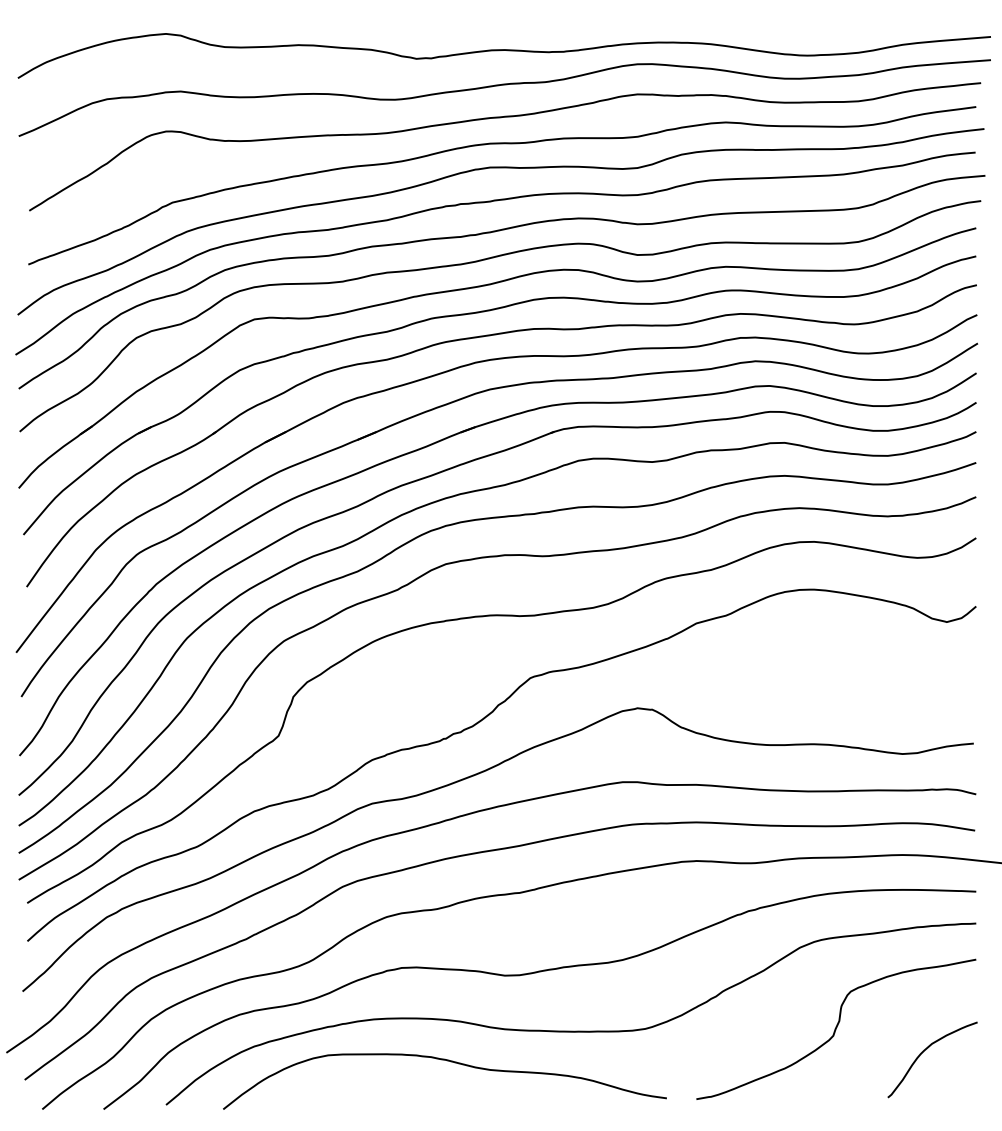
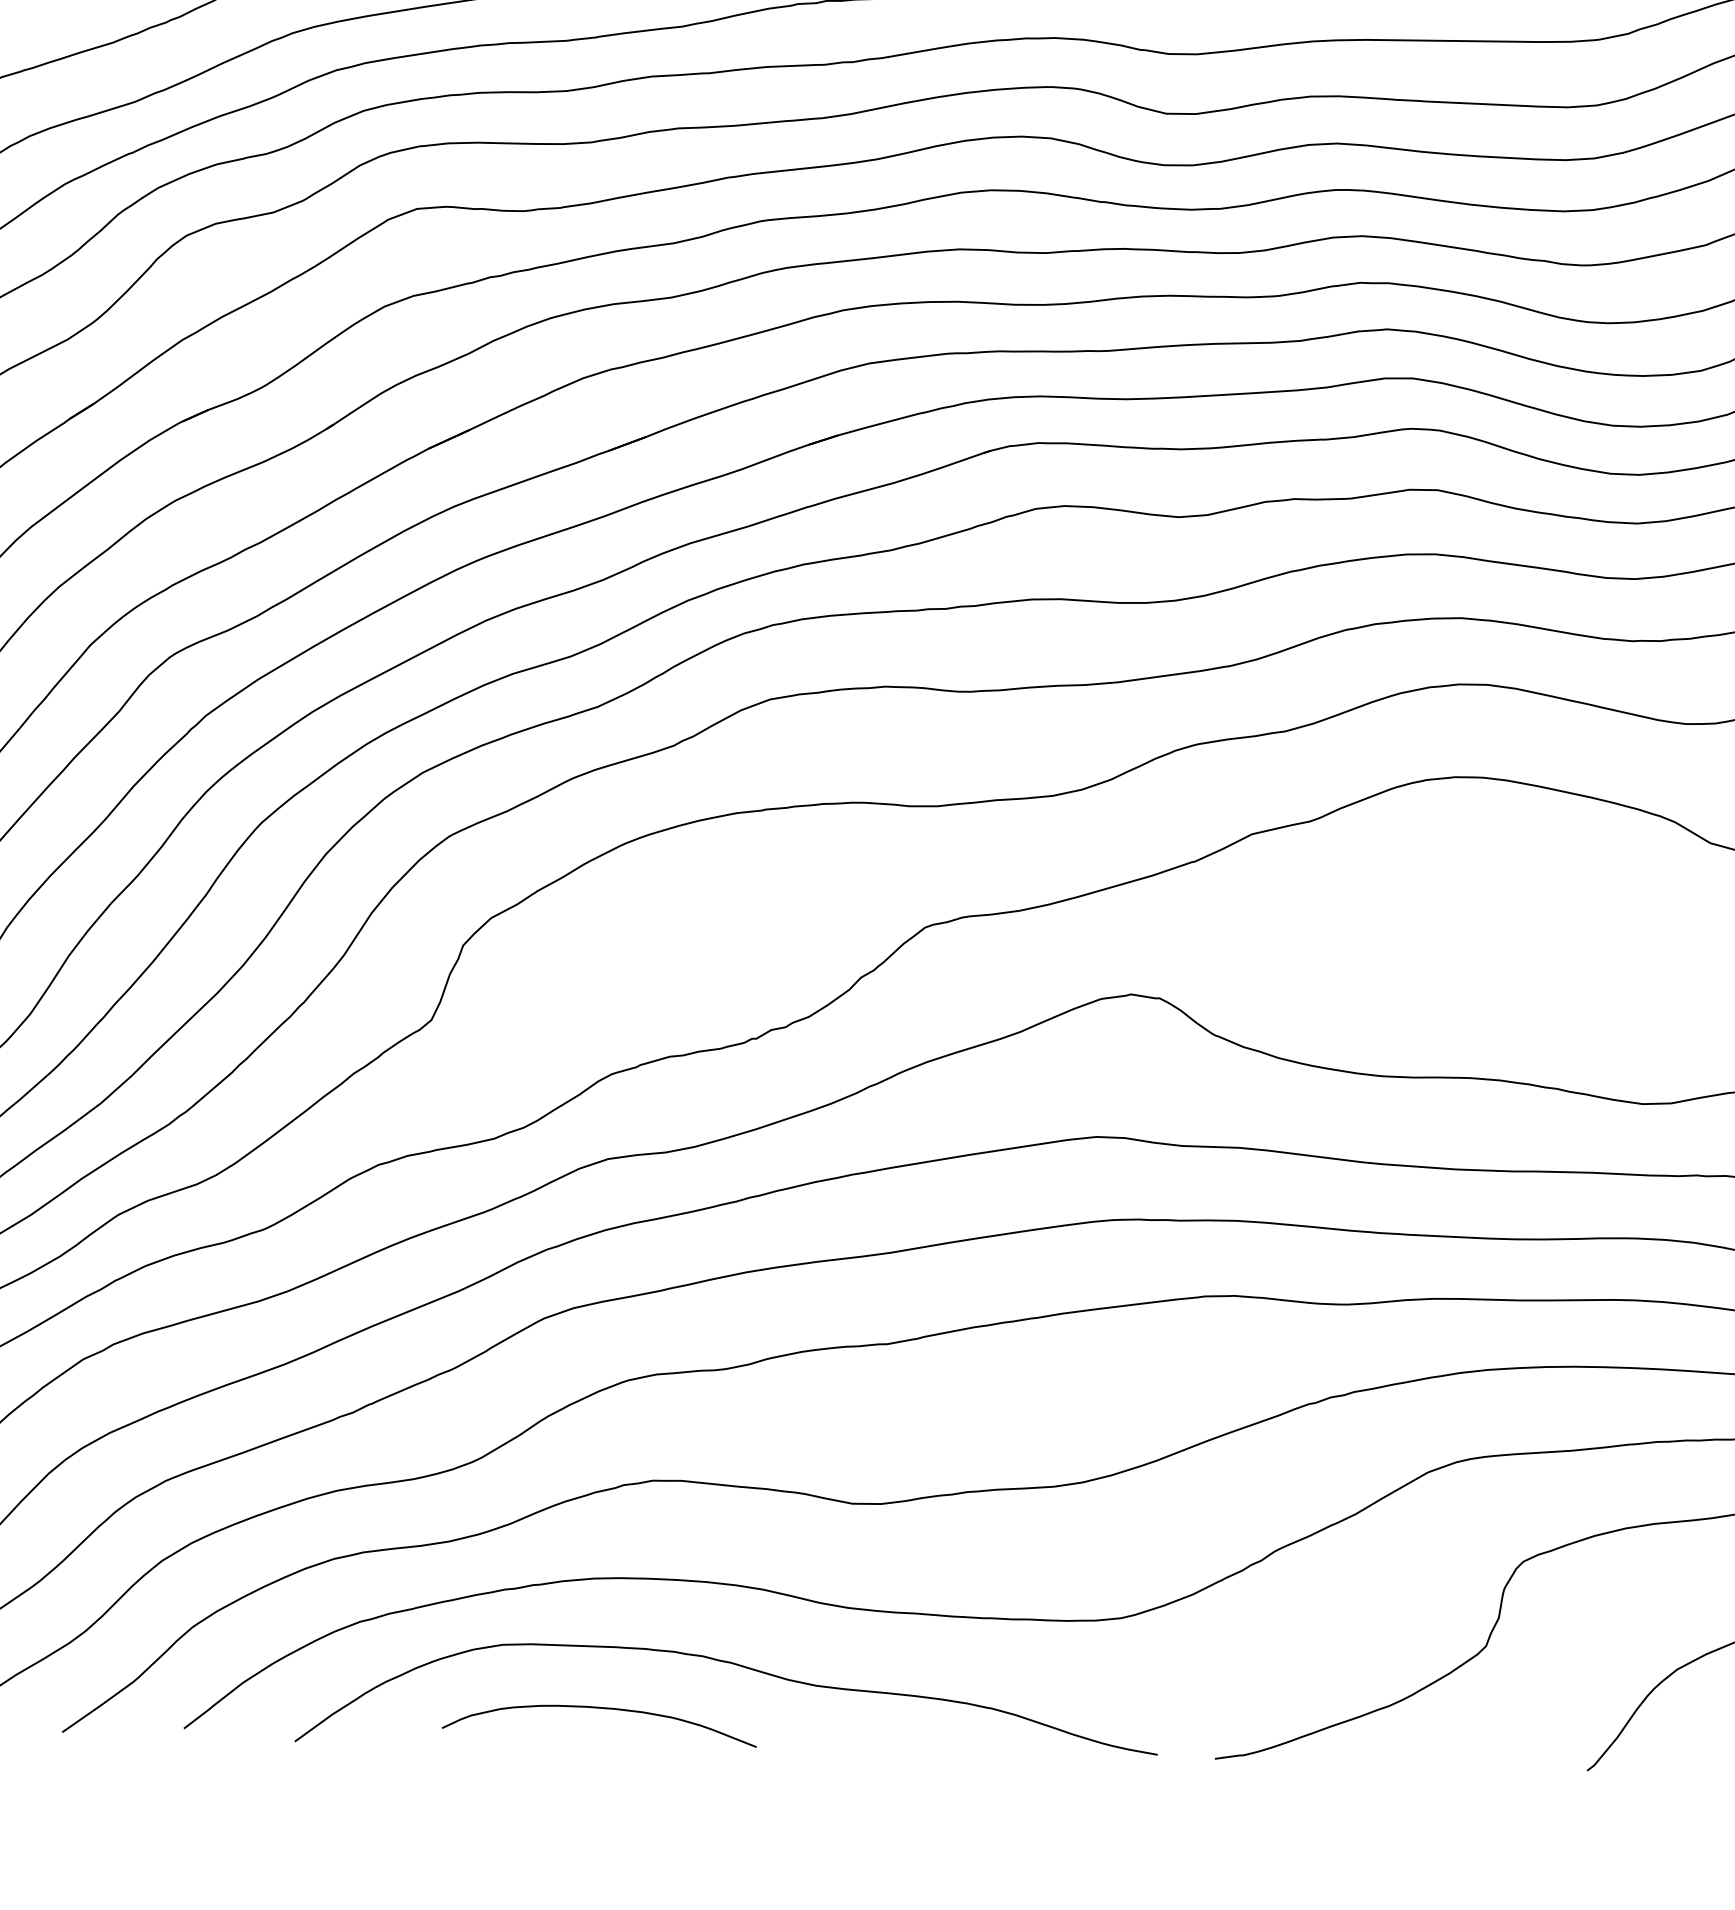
curve: (379, 1086) -> (600, 1709), added

